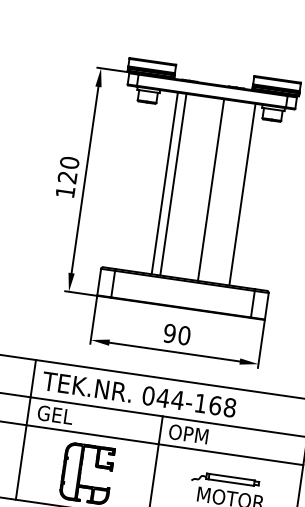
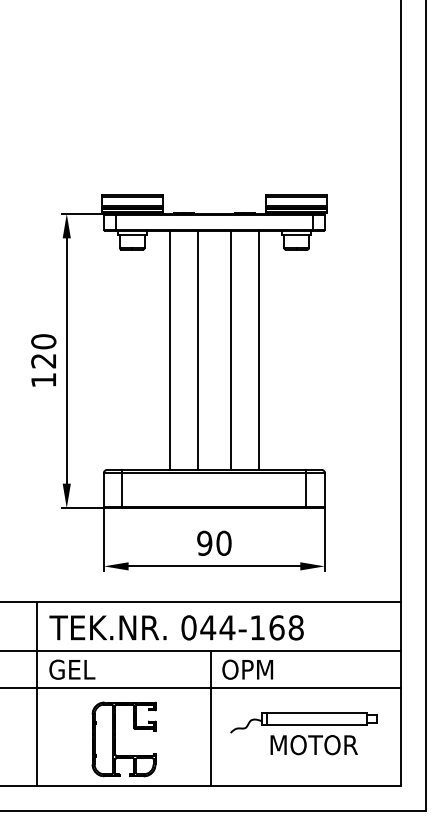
line: (173, 184) -> (197, 350), moved
line: (242, 194) -> (258, 350), moved
part: (225, 480) -> (303, 722), size x1.67

